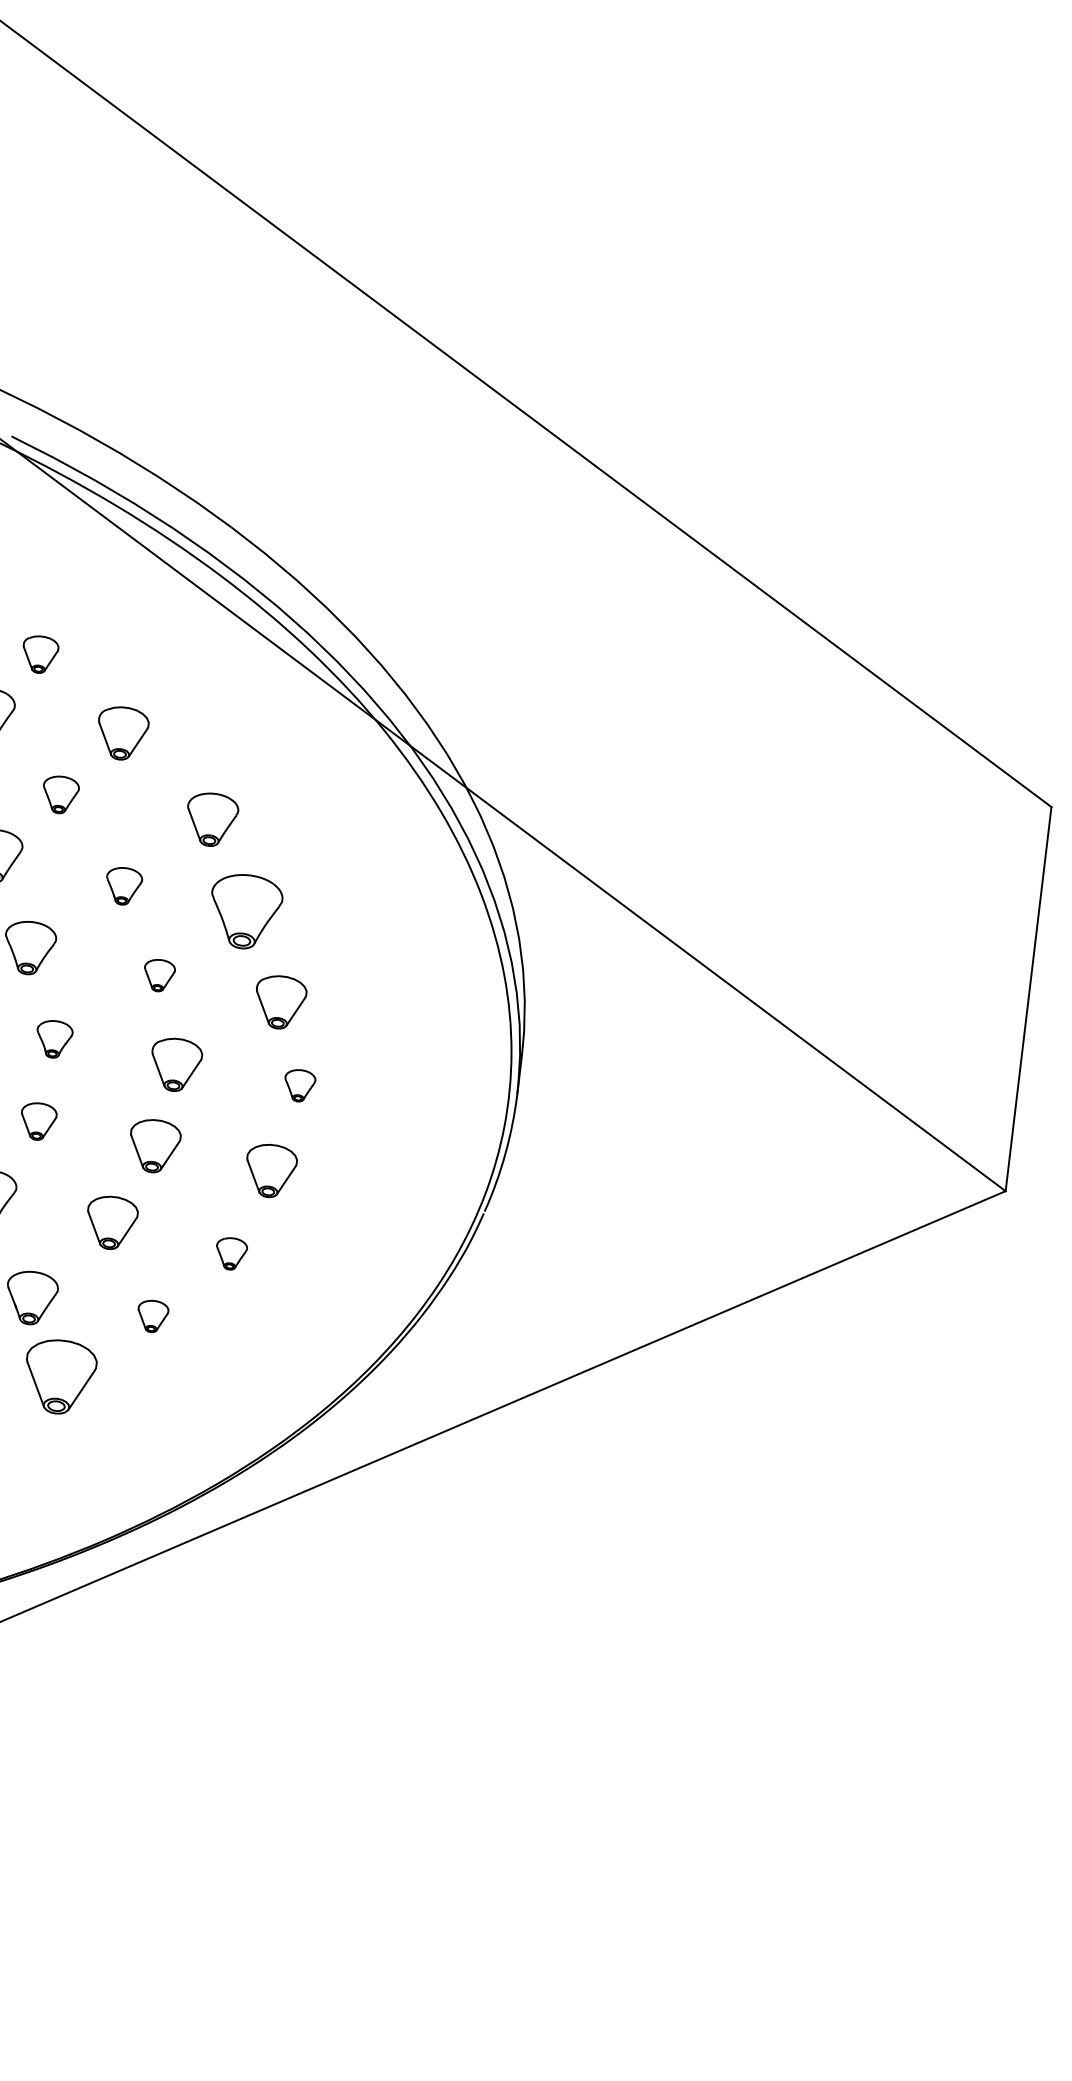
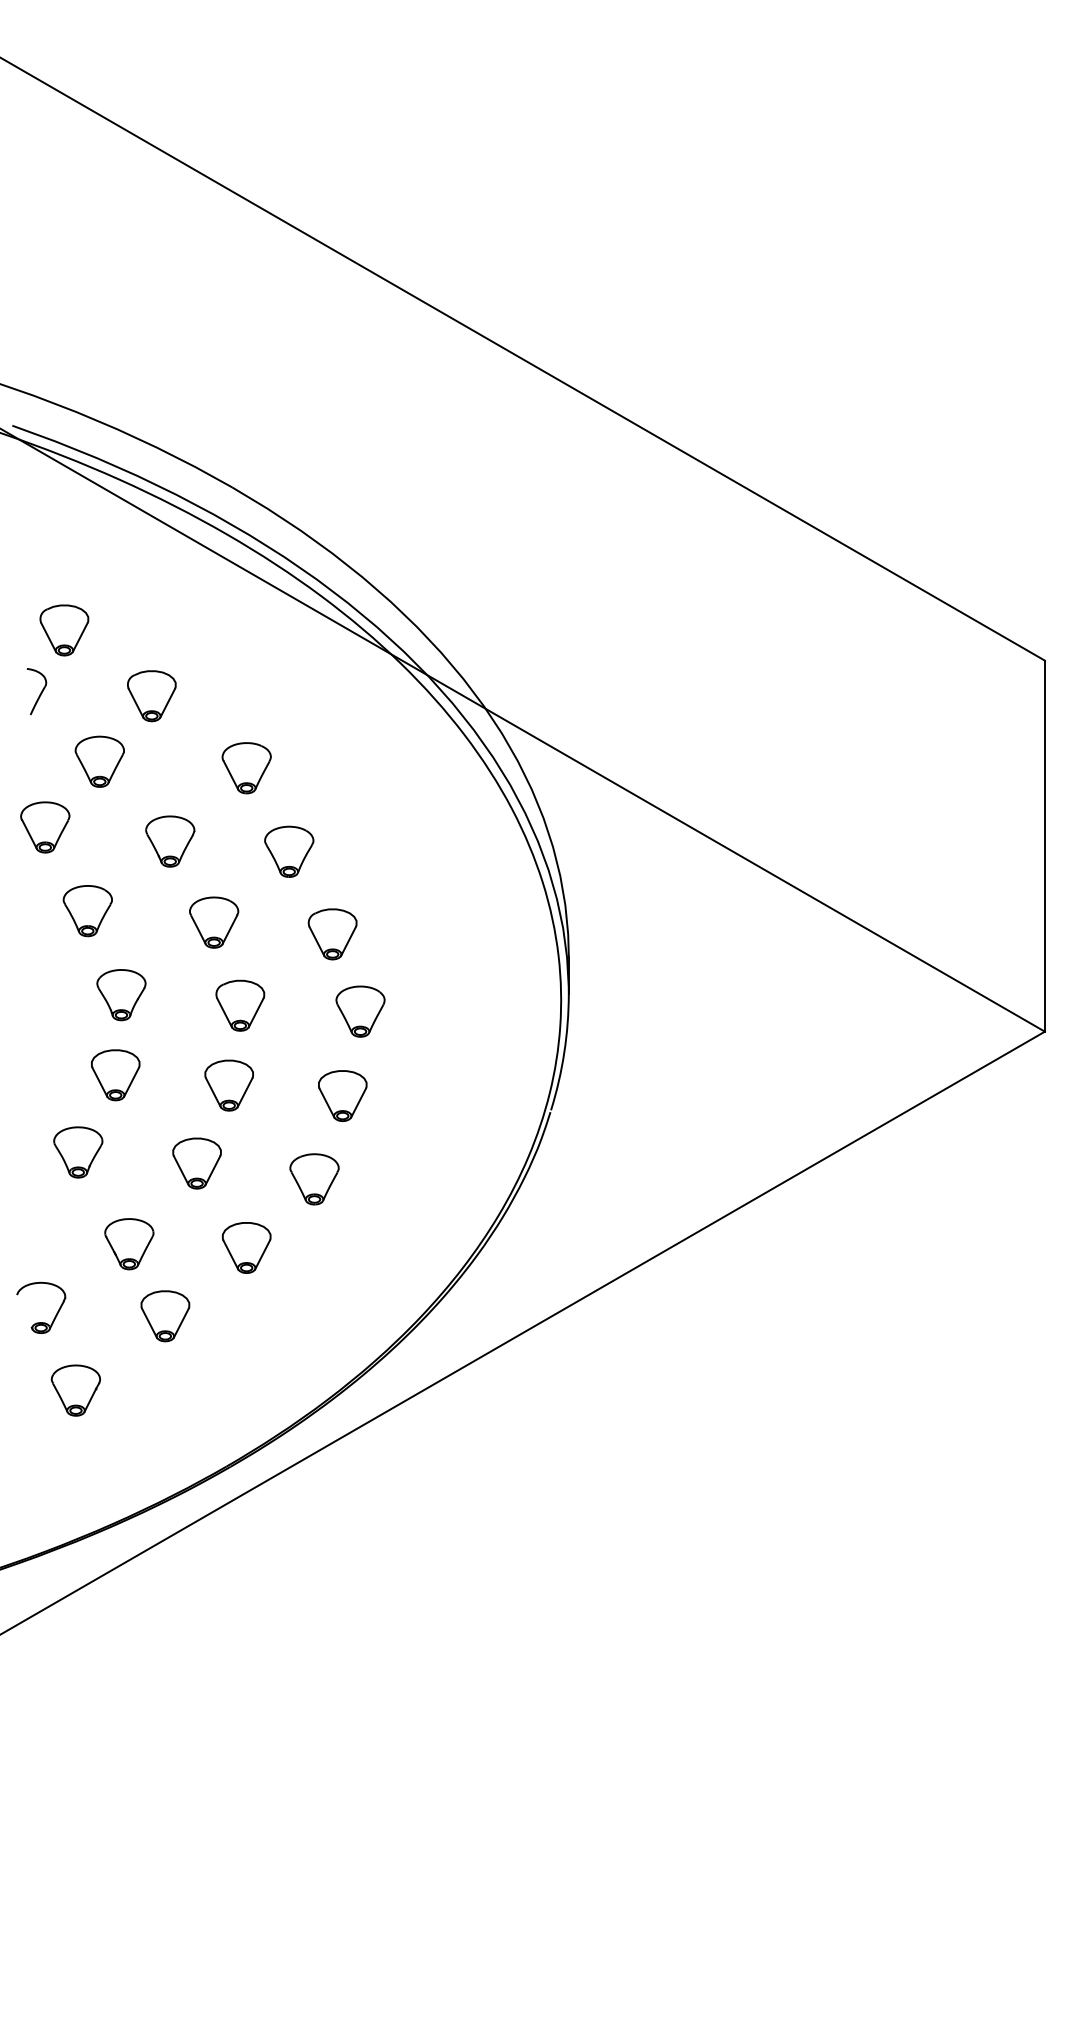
part: (40, 654) -> (64, 630), size x1.43
part: (60, 794) -> (99, 761), size x1.43
part: (123, 886) -> (170, 841), size x1.43
part: (245, 911) -> (289, 851), size x0.71
part: (159, 975) -> (214, 922), size x1.67
part: (54, 1039) -> (121, 995), size x1.43
part: (299, 1085) -> (360, 1011), size x1.67
part: (38, 1121) -> (115, 1075), size x1.43
part: (231, 1254) -> (314, 1179), size x1.67
part: (152, 1316) -> (246, 1247), size x1.67
part: (60, 1377) -> (165, 1316), size x0.71

